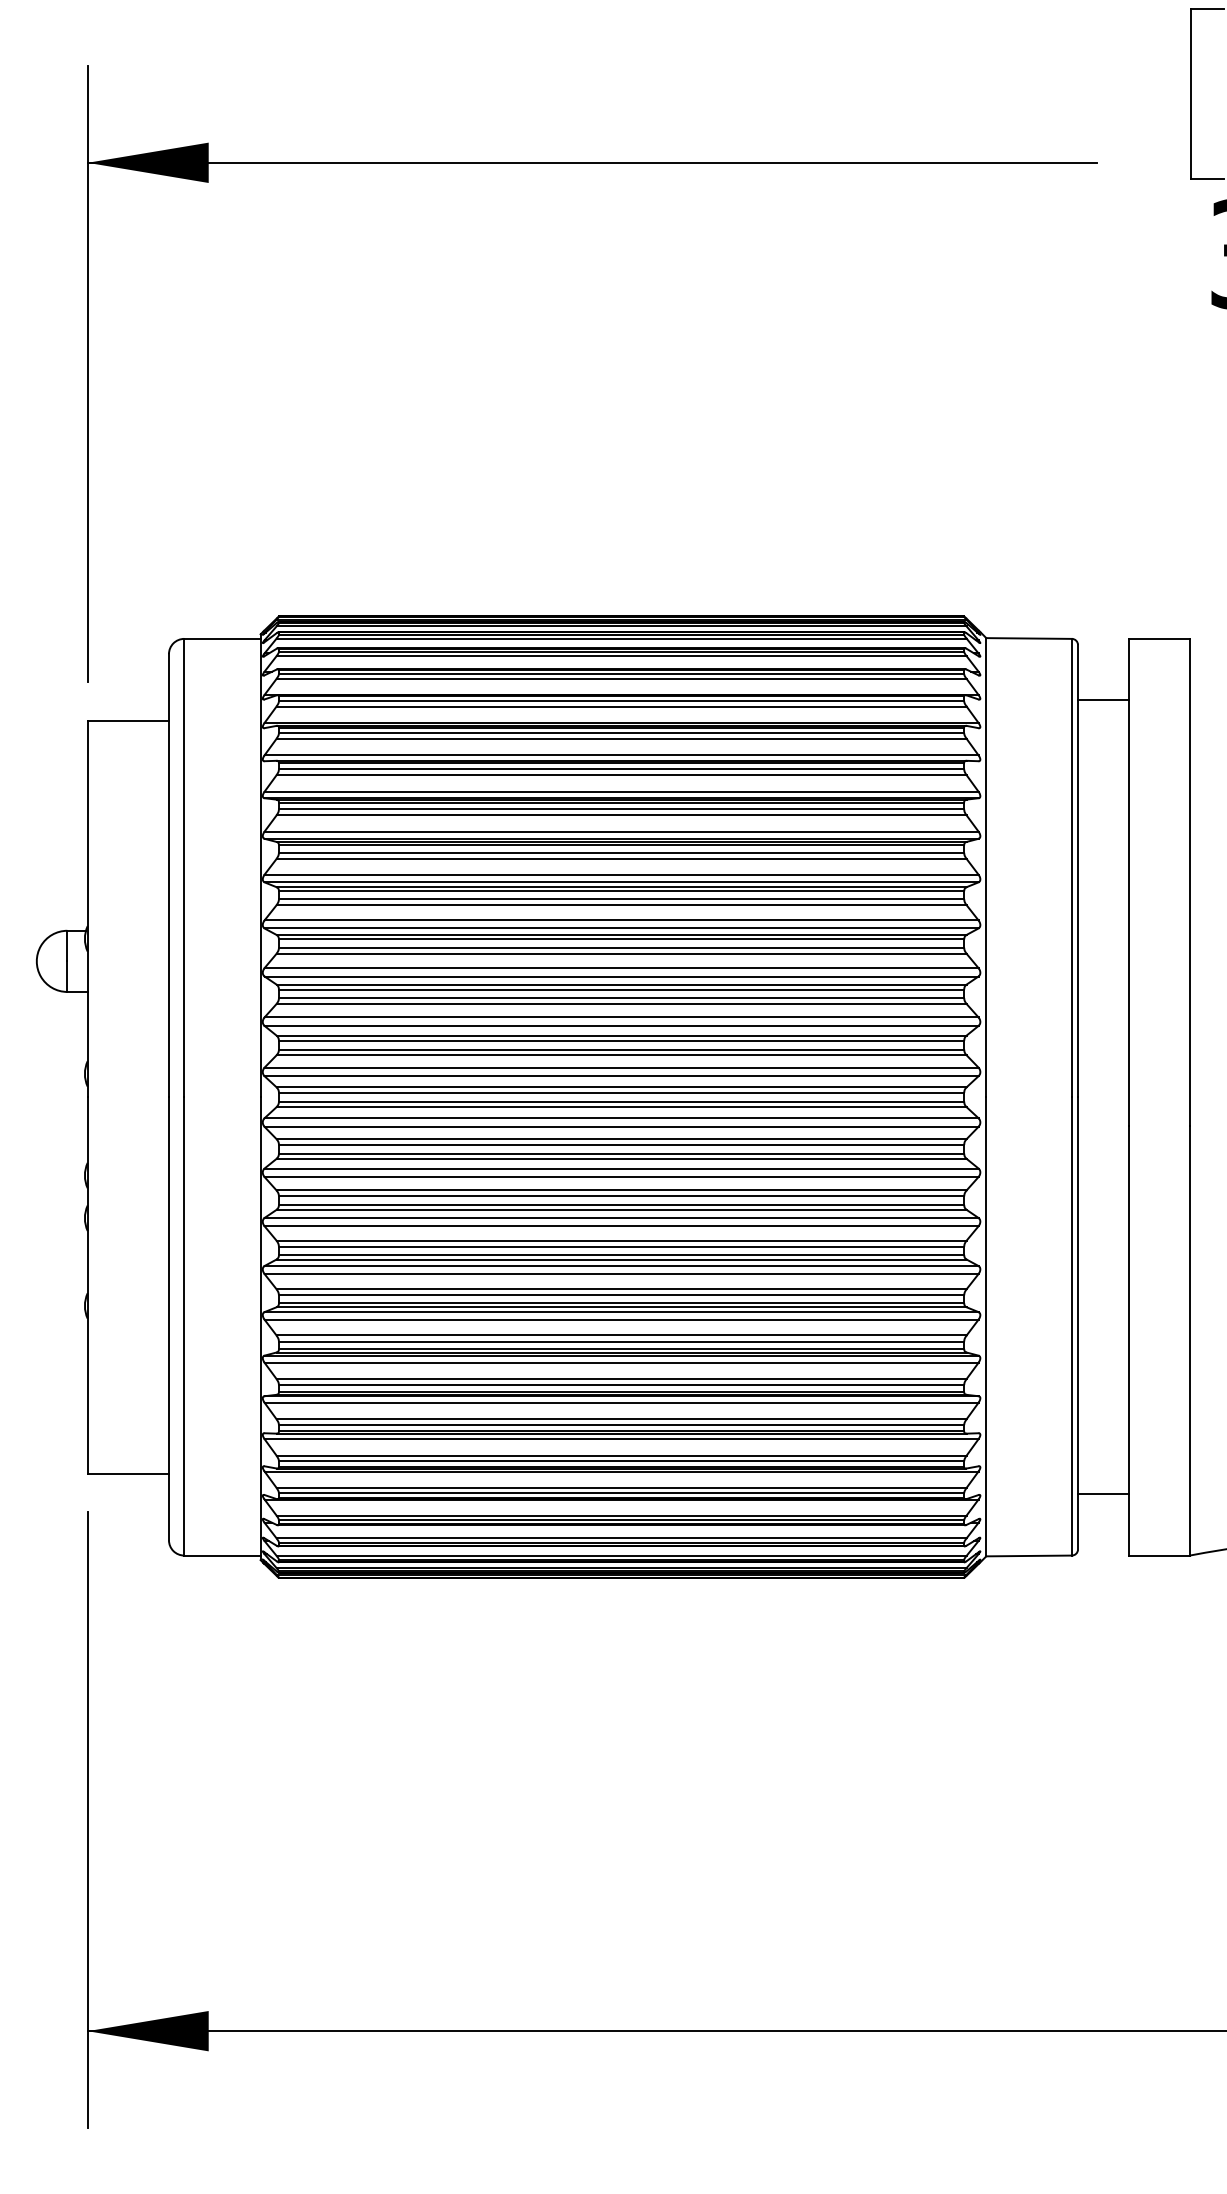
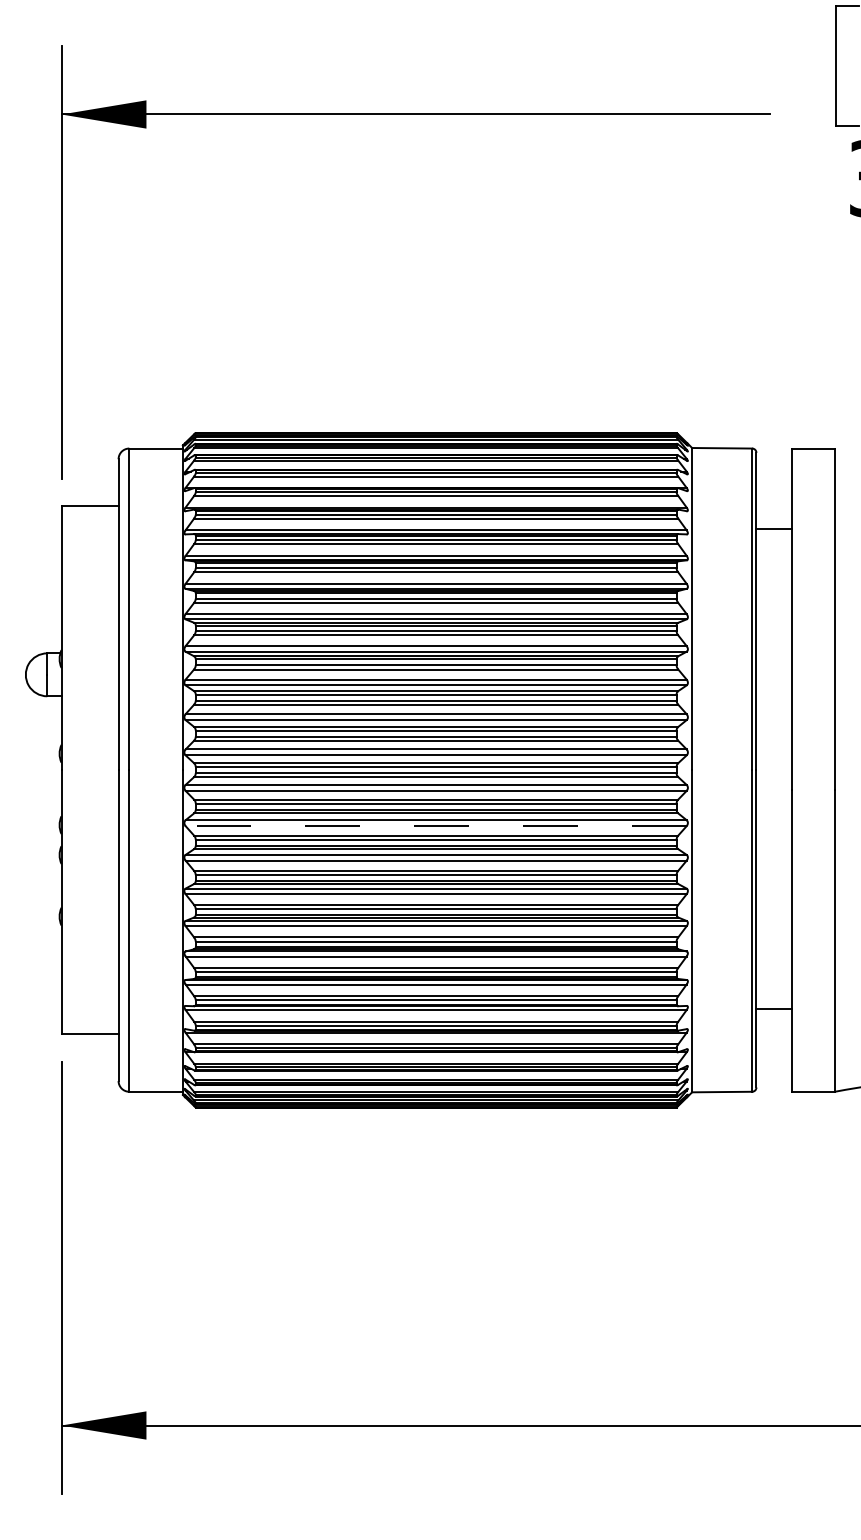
line: (1103, 699) -> (774, 528), moved
line: (621, 1177) -> (436, 826), solid -> dashed
line: (1103, 1494) -> (774, 1008), moved

